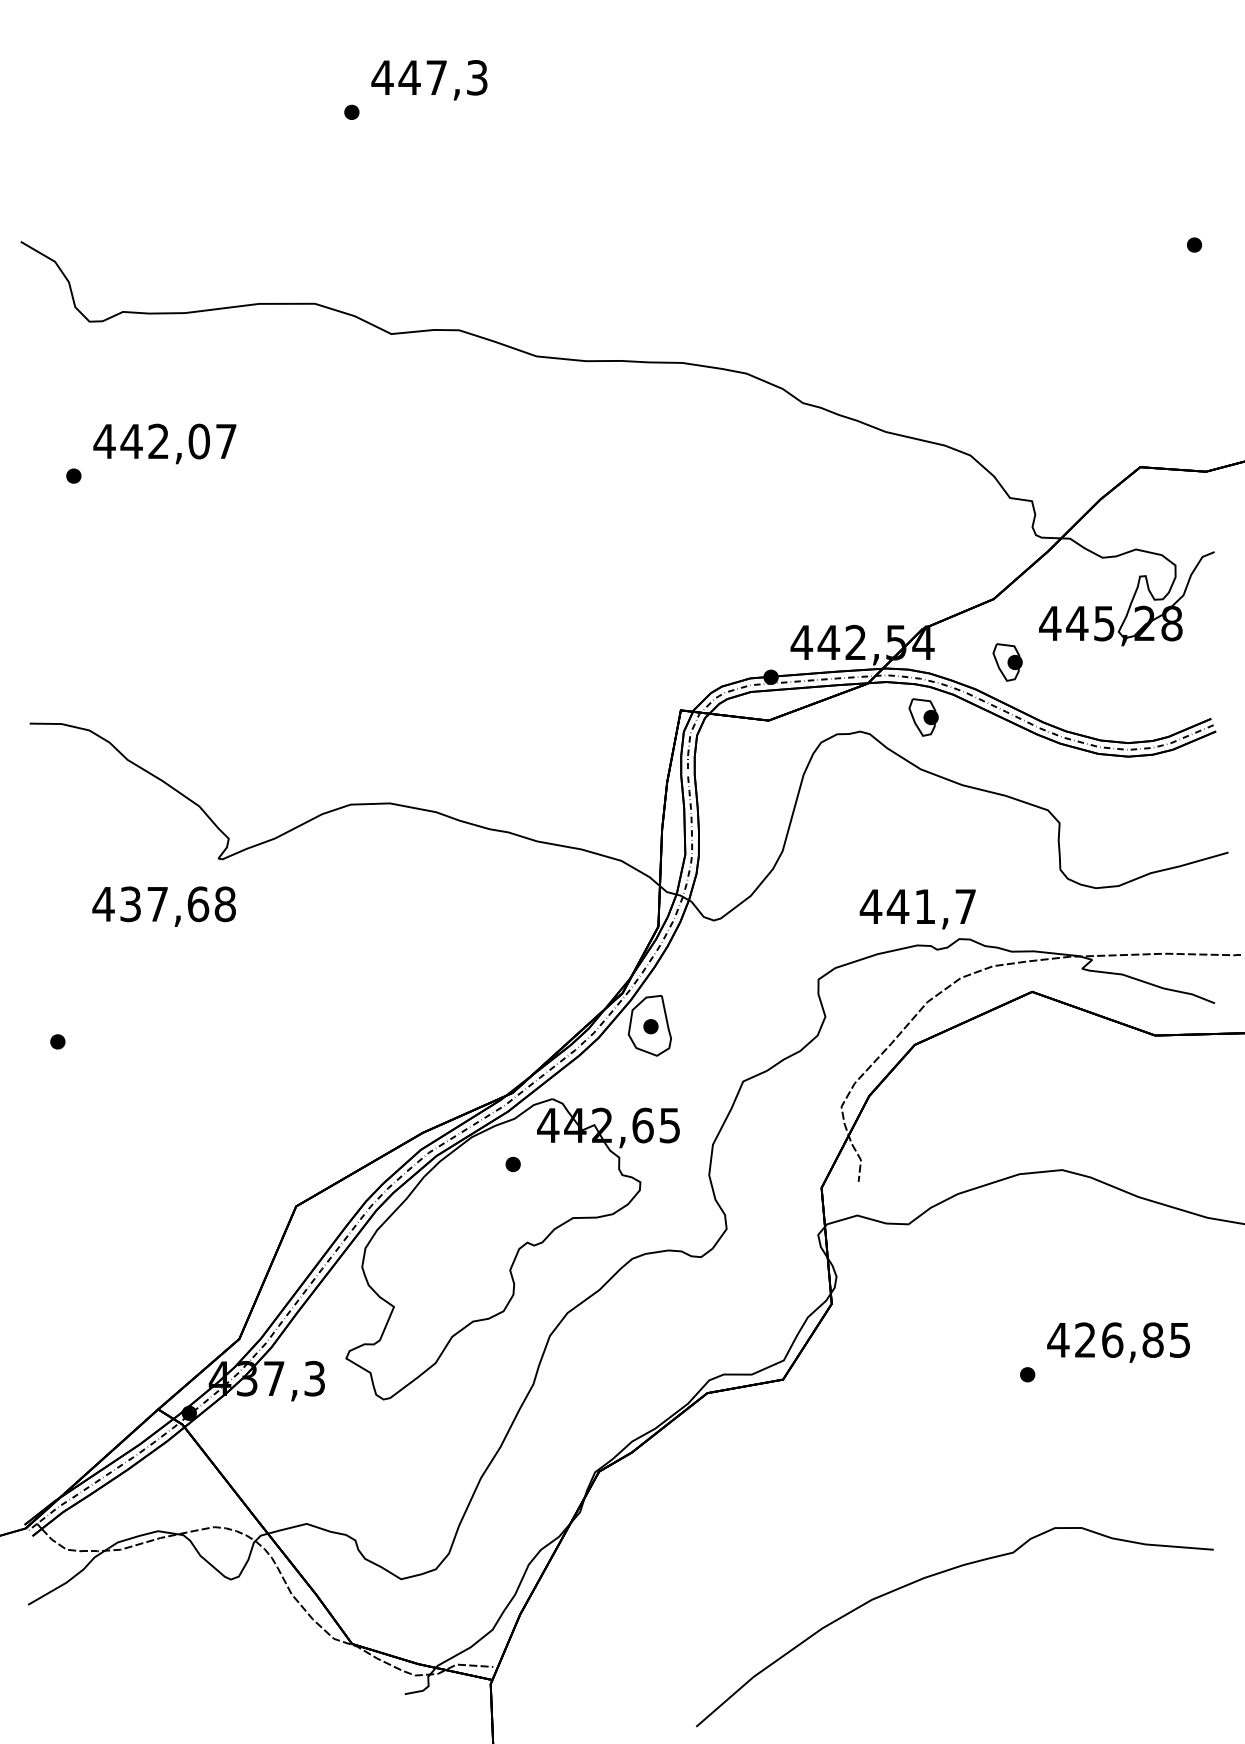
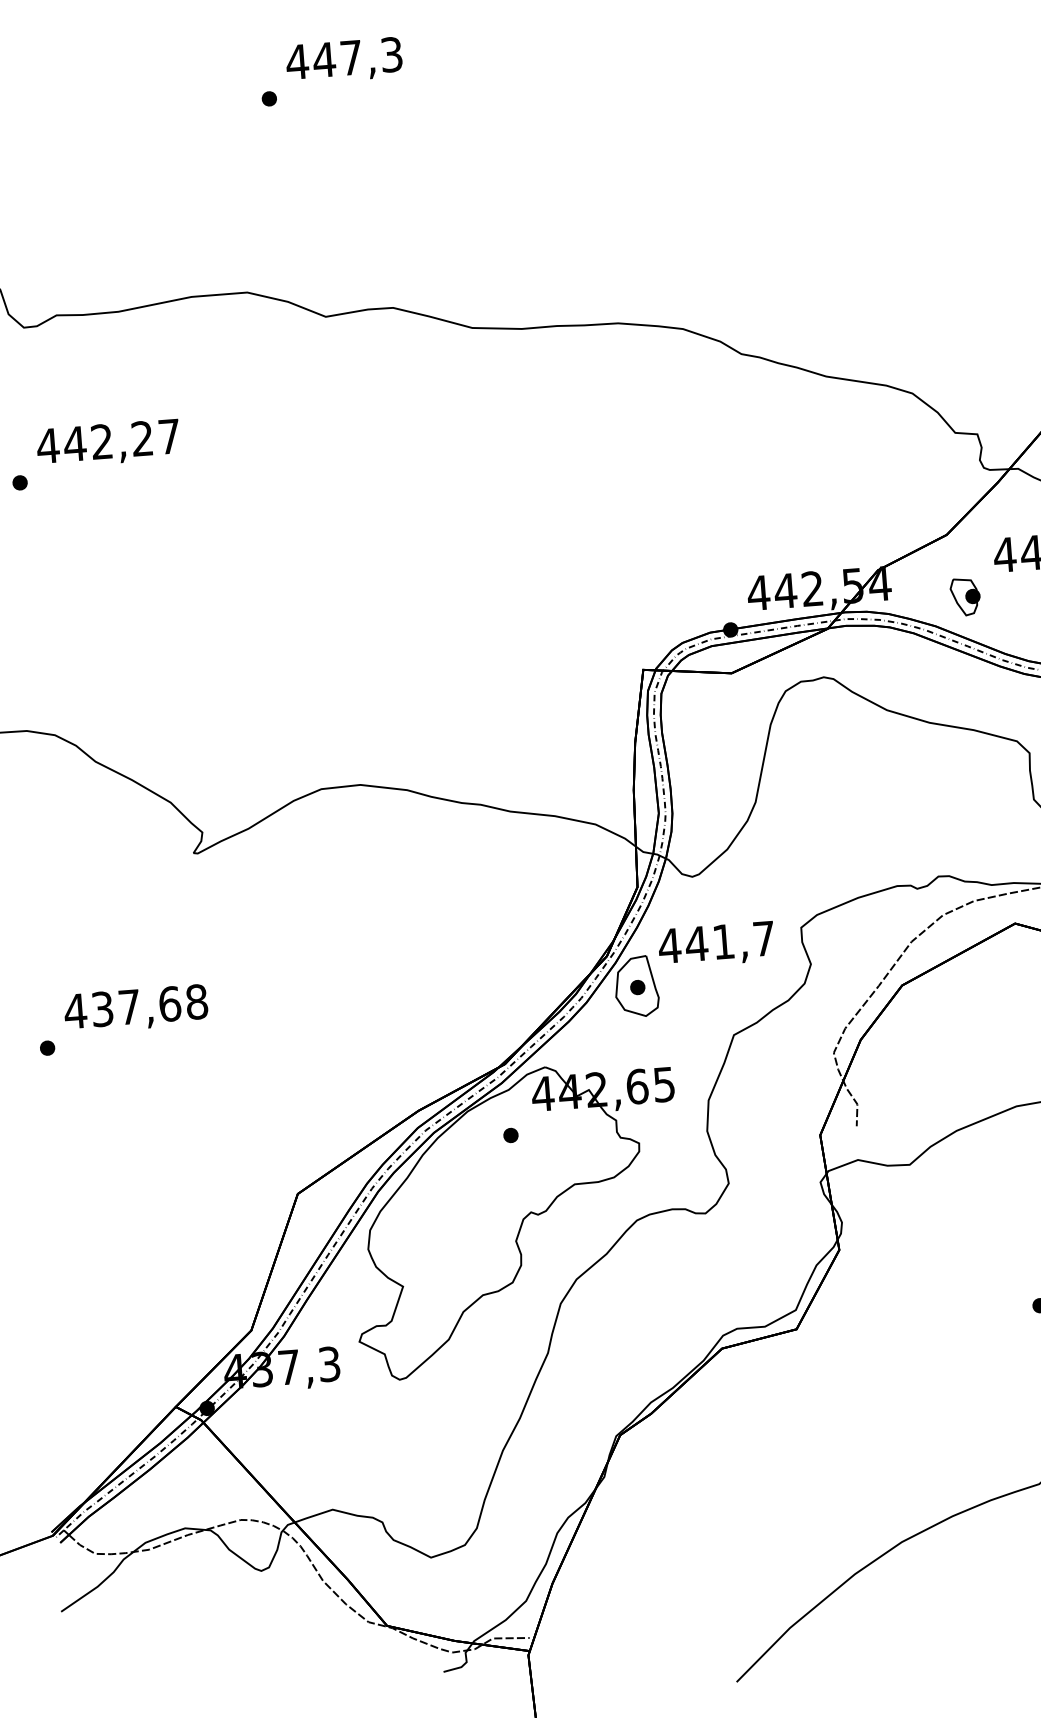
text: (198, 441) -> (141, 438), 442,07 -> 442,27
part: (923, 717) -> (885, 658), removed
text: (163, 906) -> (135, 1008), moved
text: (917, 909) -> (716, 945), moved

